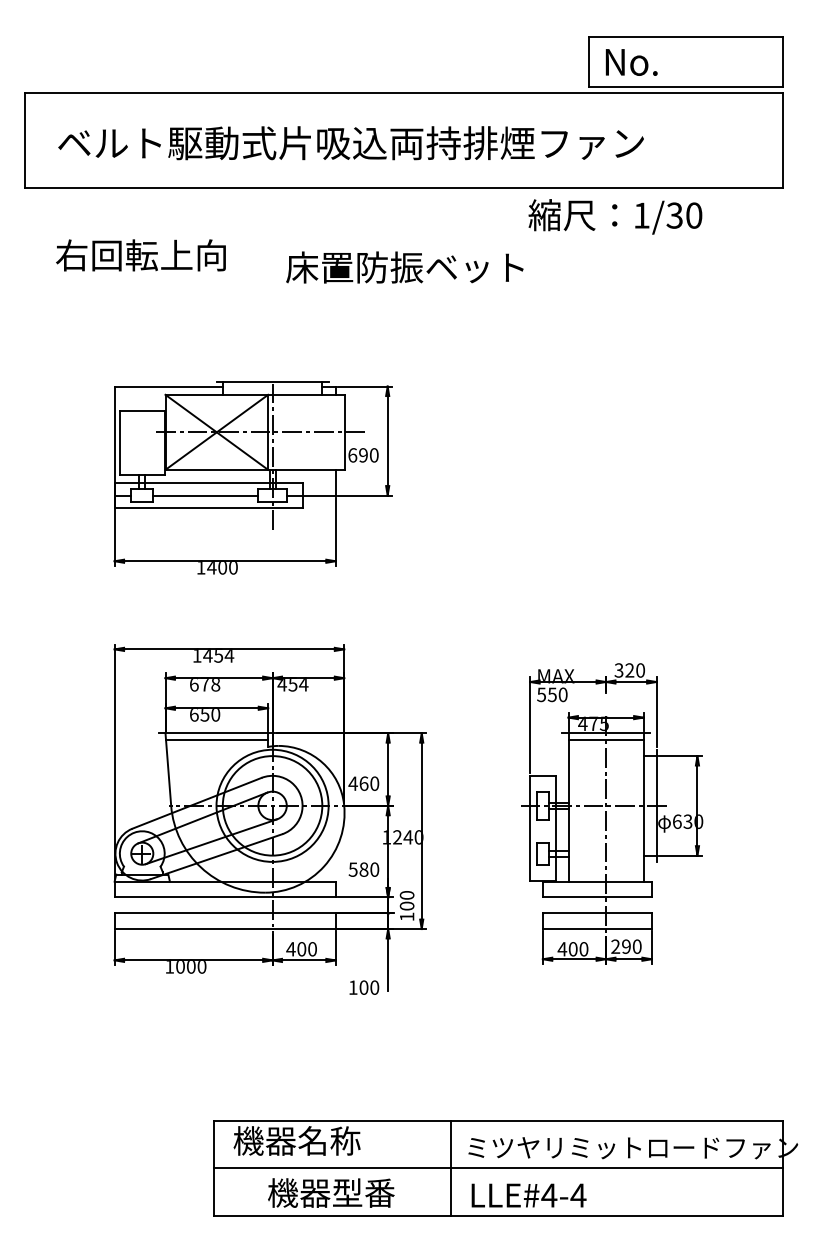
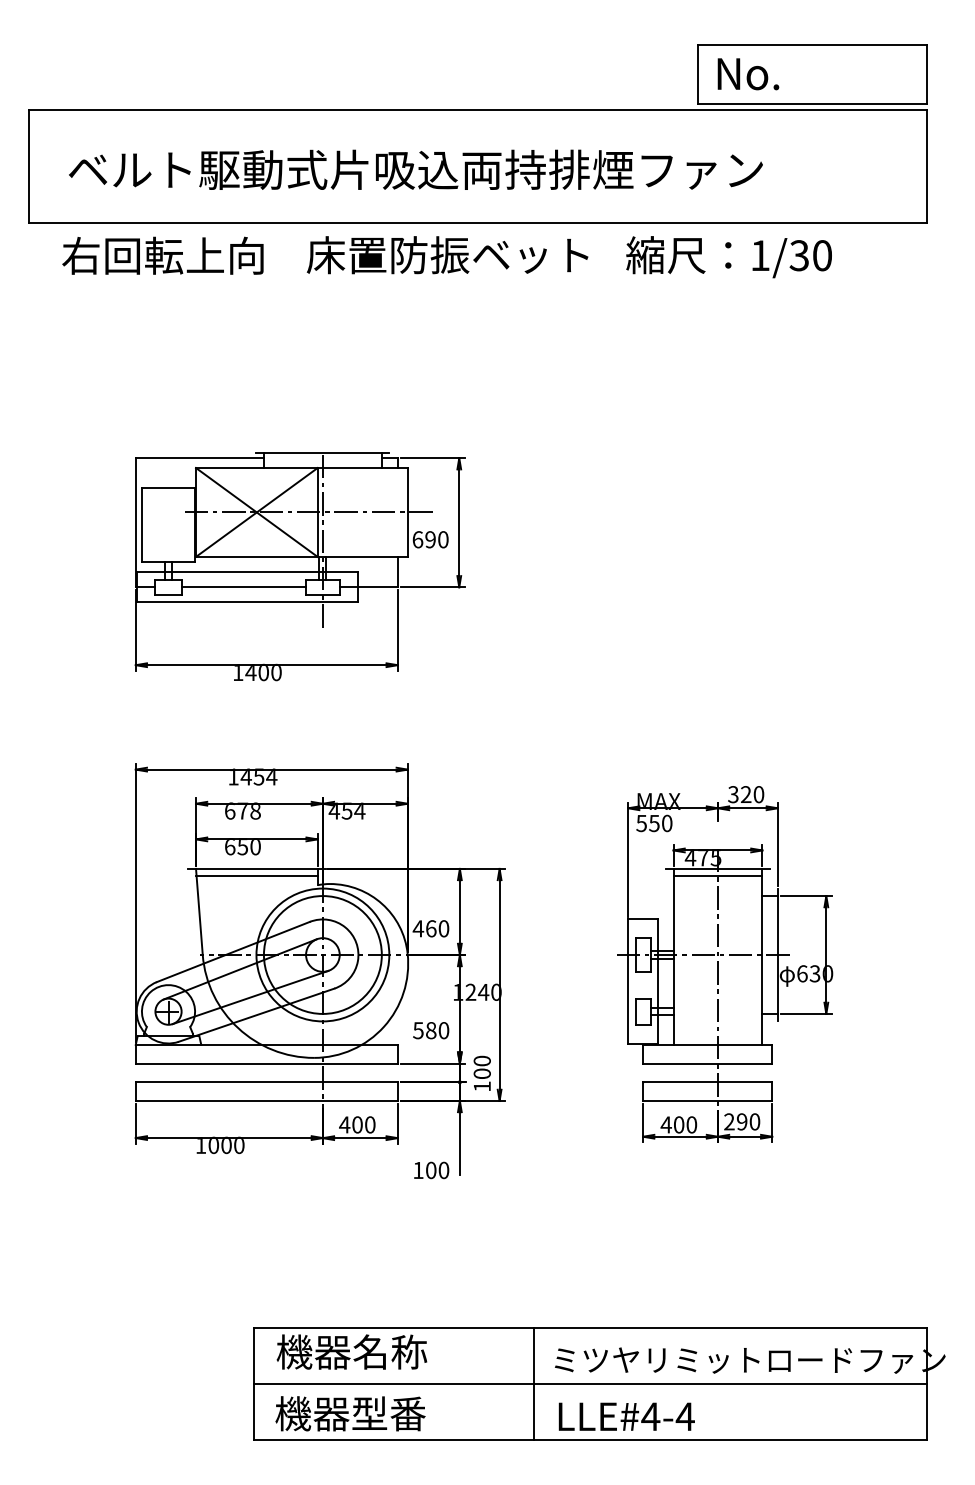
text: (140, 255) -> (162, 255), moved
text: (404, 267) -> (447, 255), moved
text: (331, 1192) -> (350, 1413), moved

